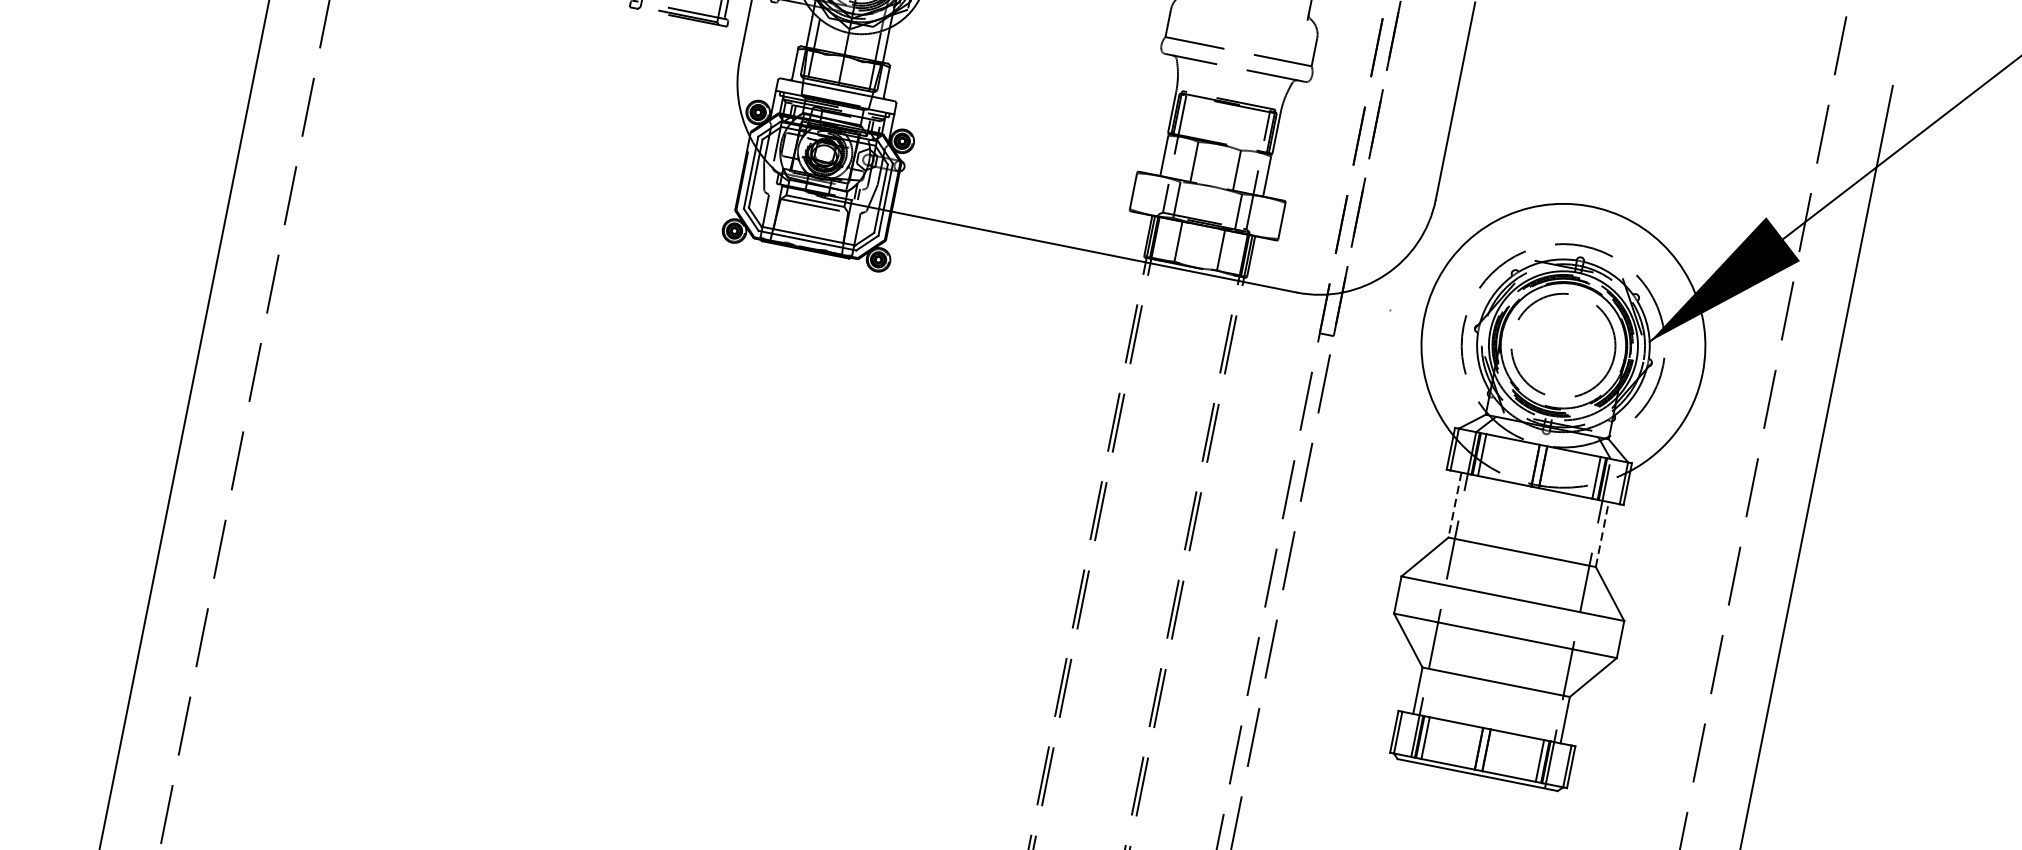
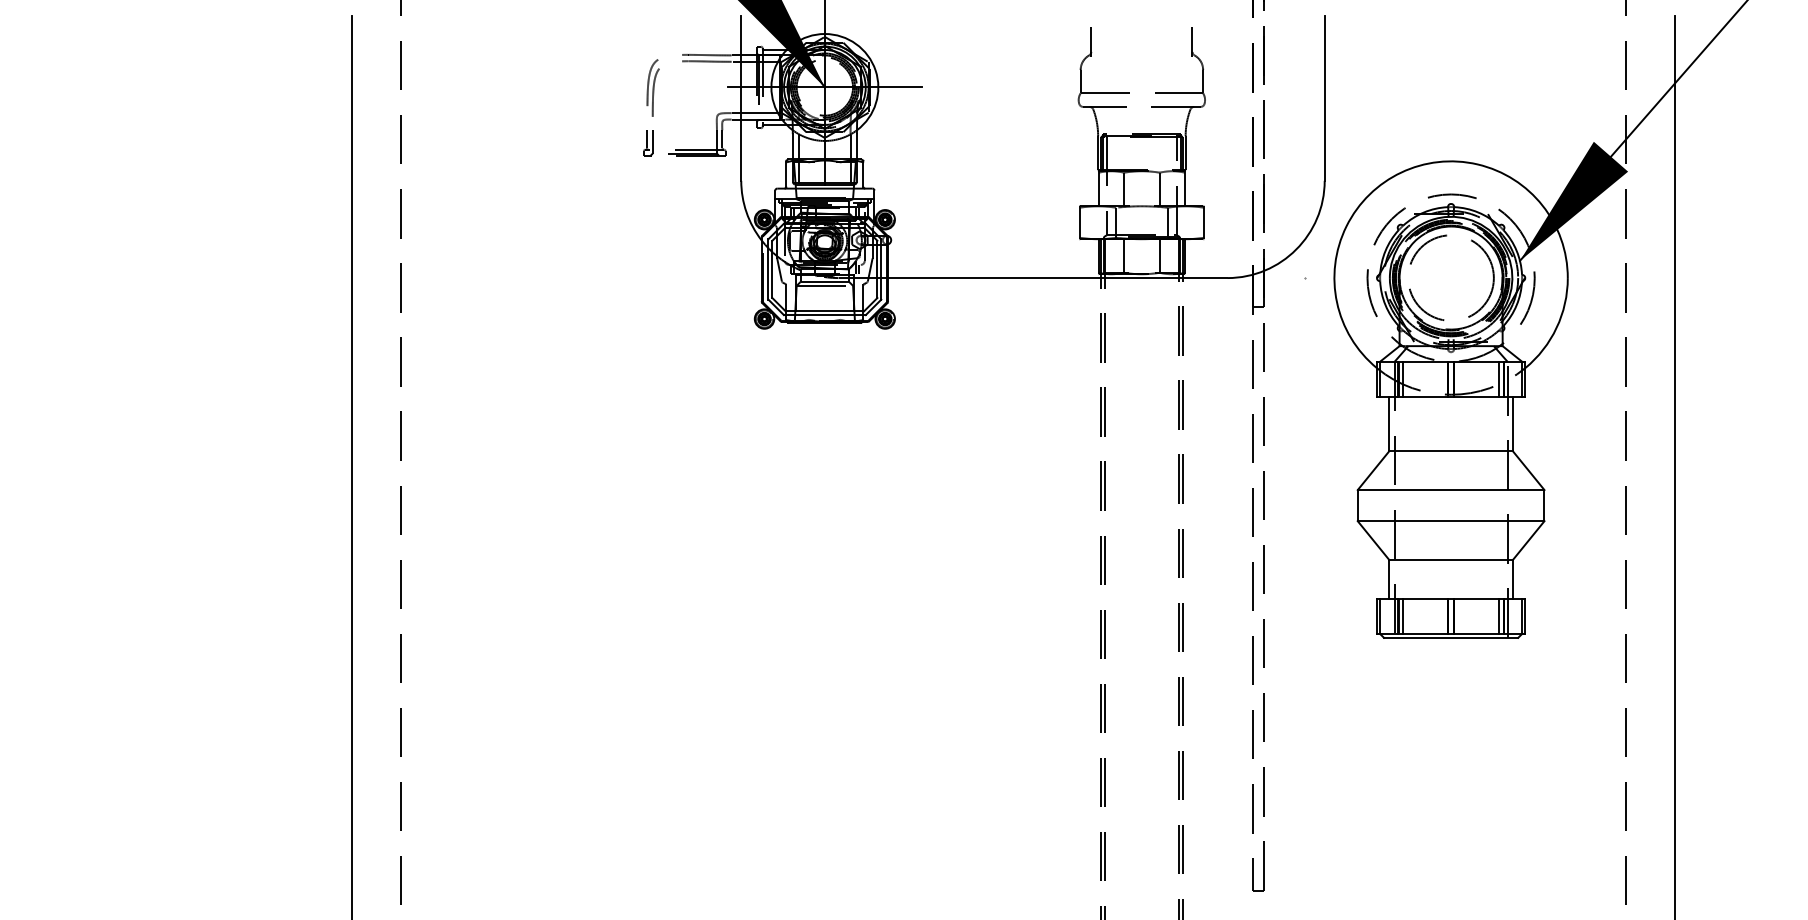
line: (1455, 505) -> (1389, 424), dashed -> solid
line: (1602, 533) -> (1512, 423), dashed -> solid

